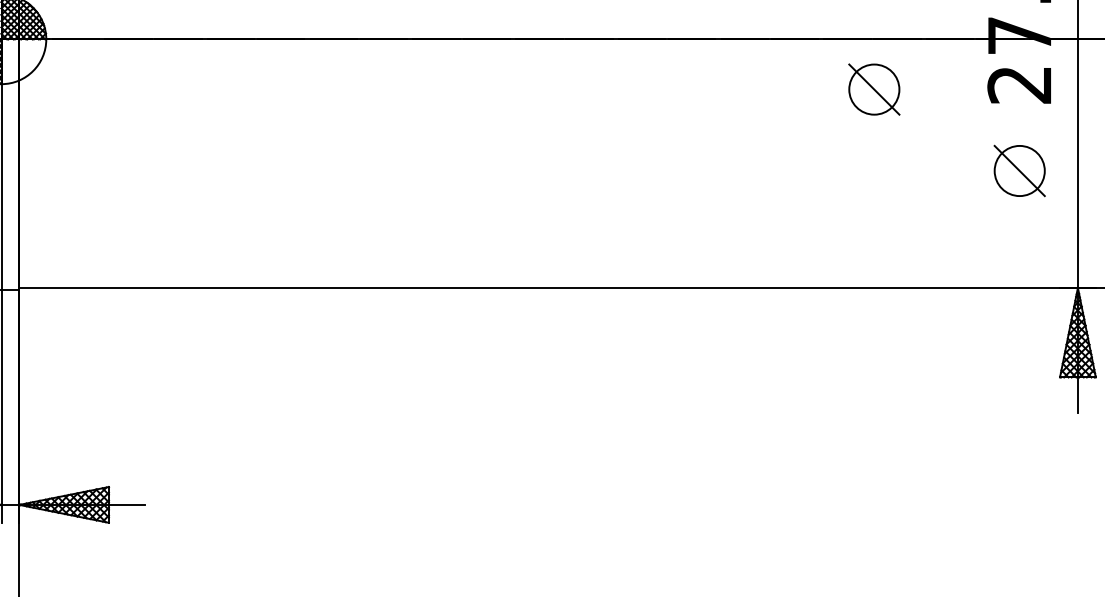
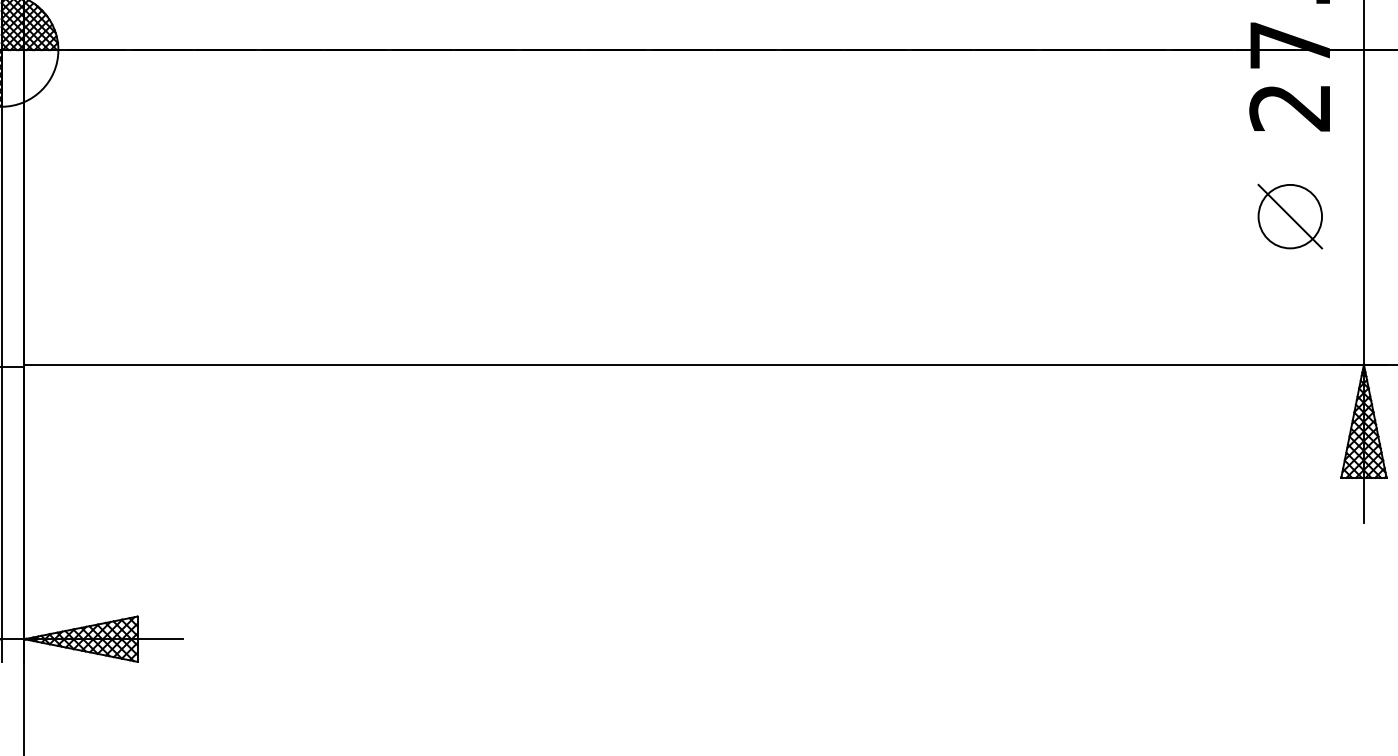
part: (874, 89) -> (1106, 113), removed

